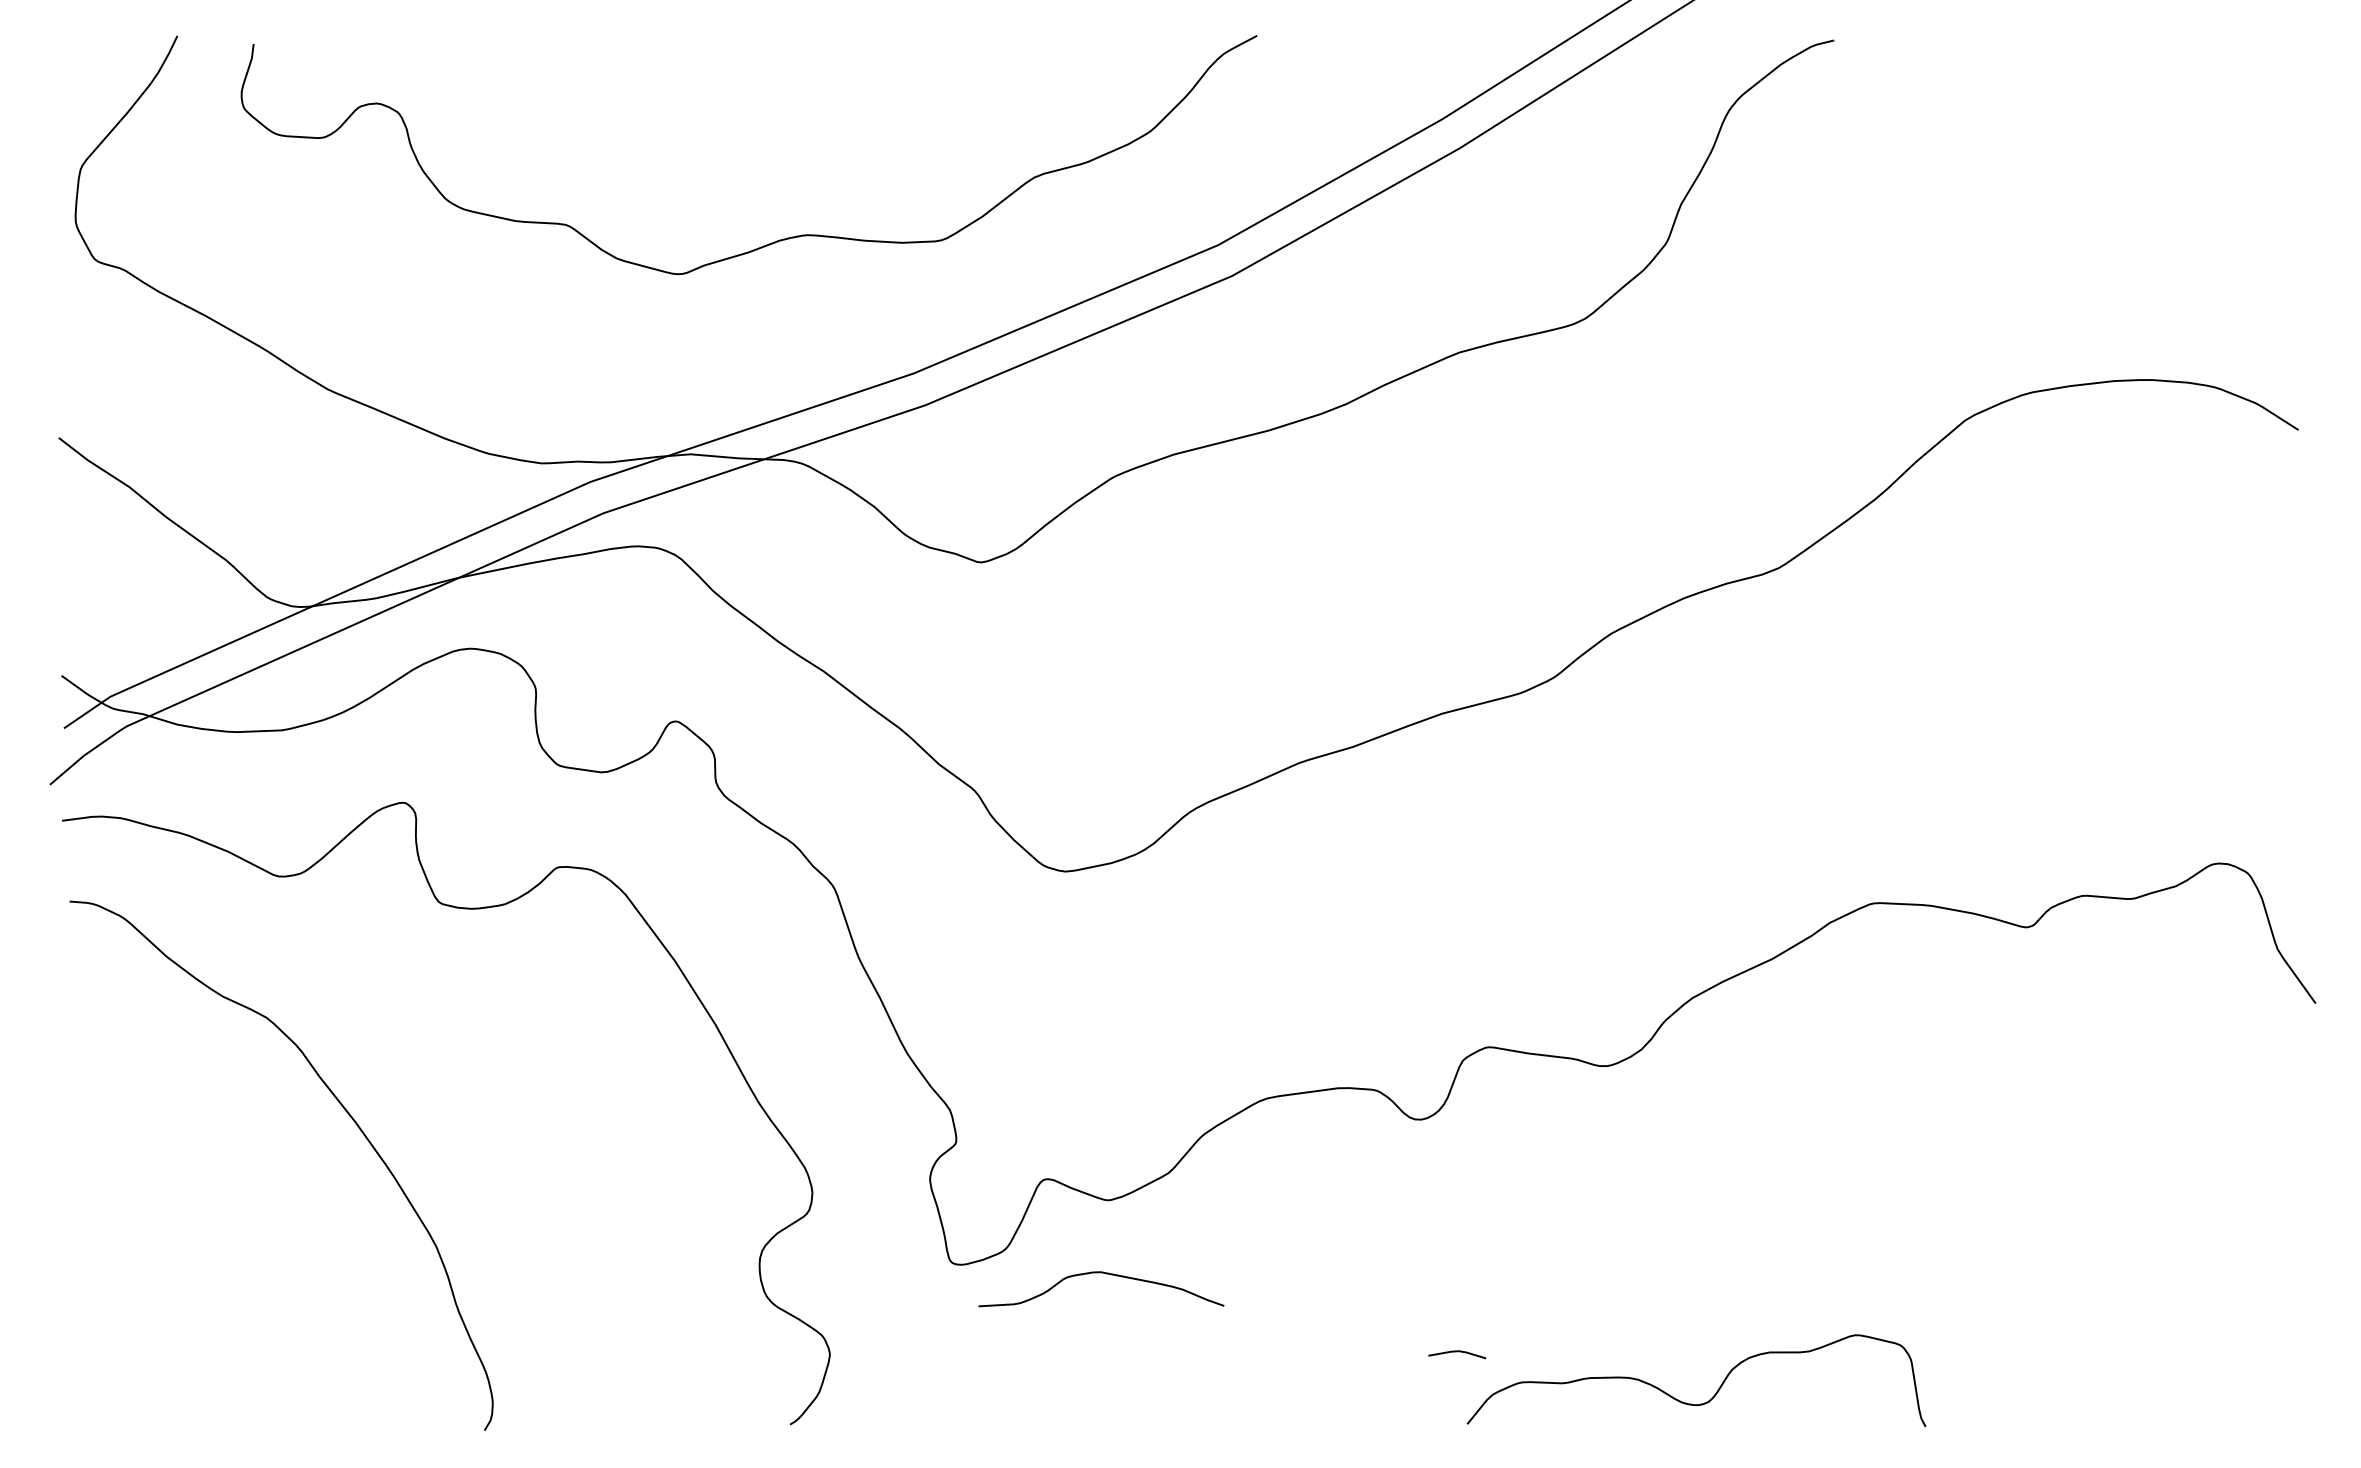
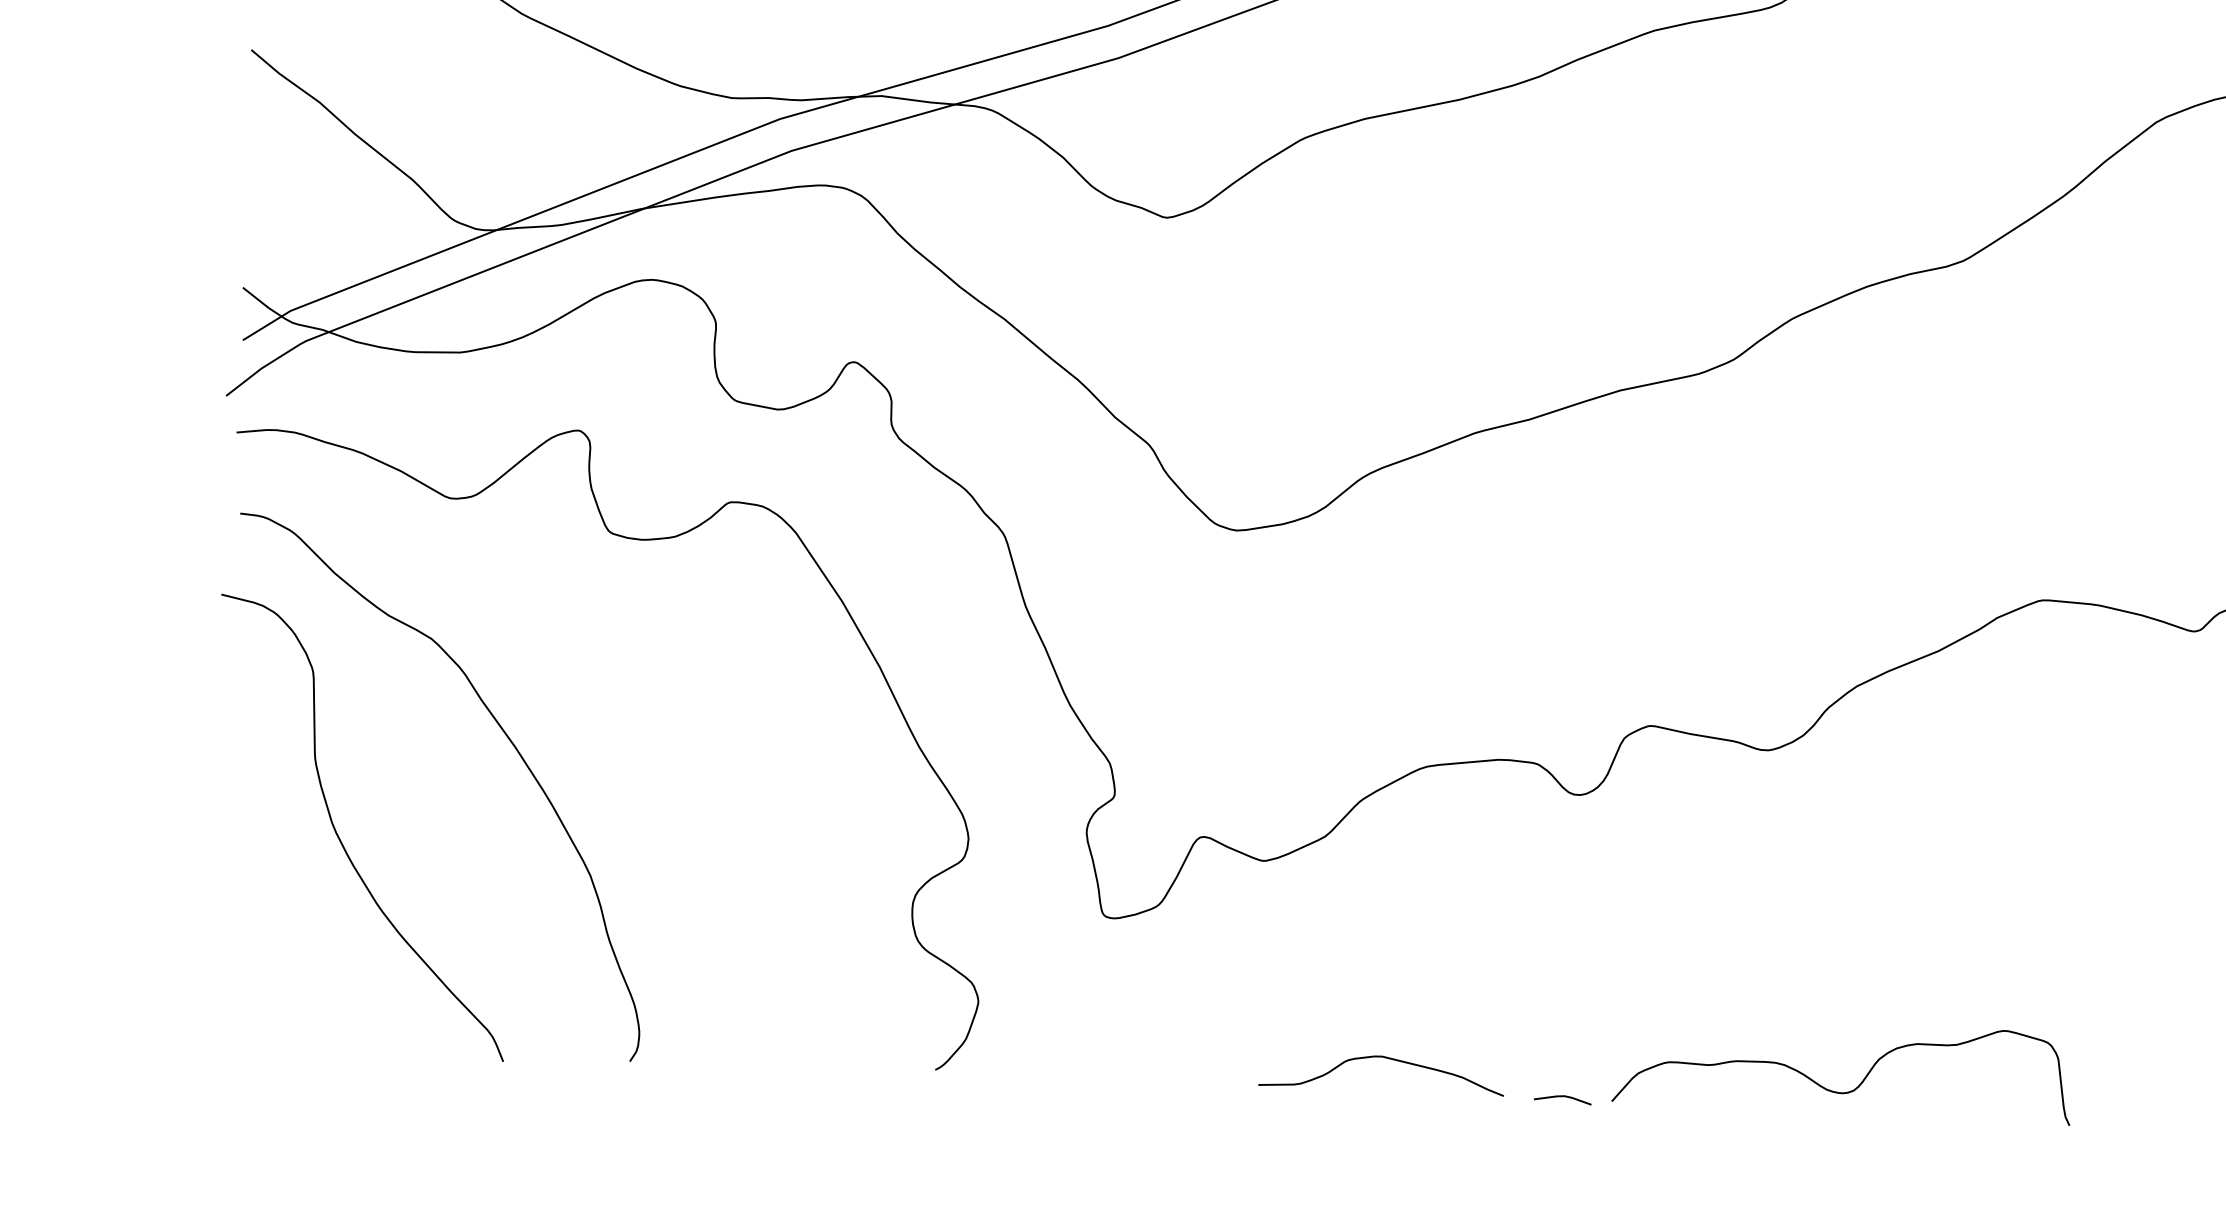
curve: (184, 1220) -> (340, 837), added
curve: (1106, 1274) -> (1387, 1059), moved
line: (1457, 1352) -> (1563, 1097), moved

